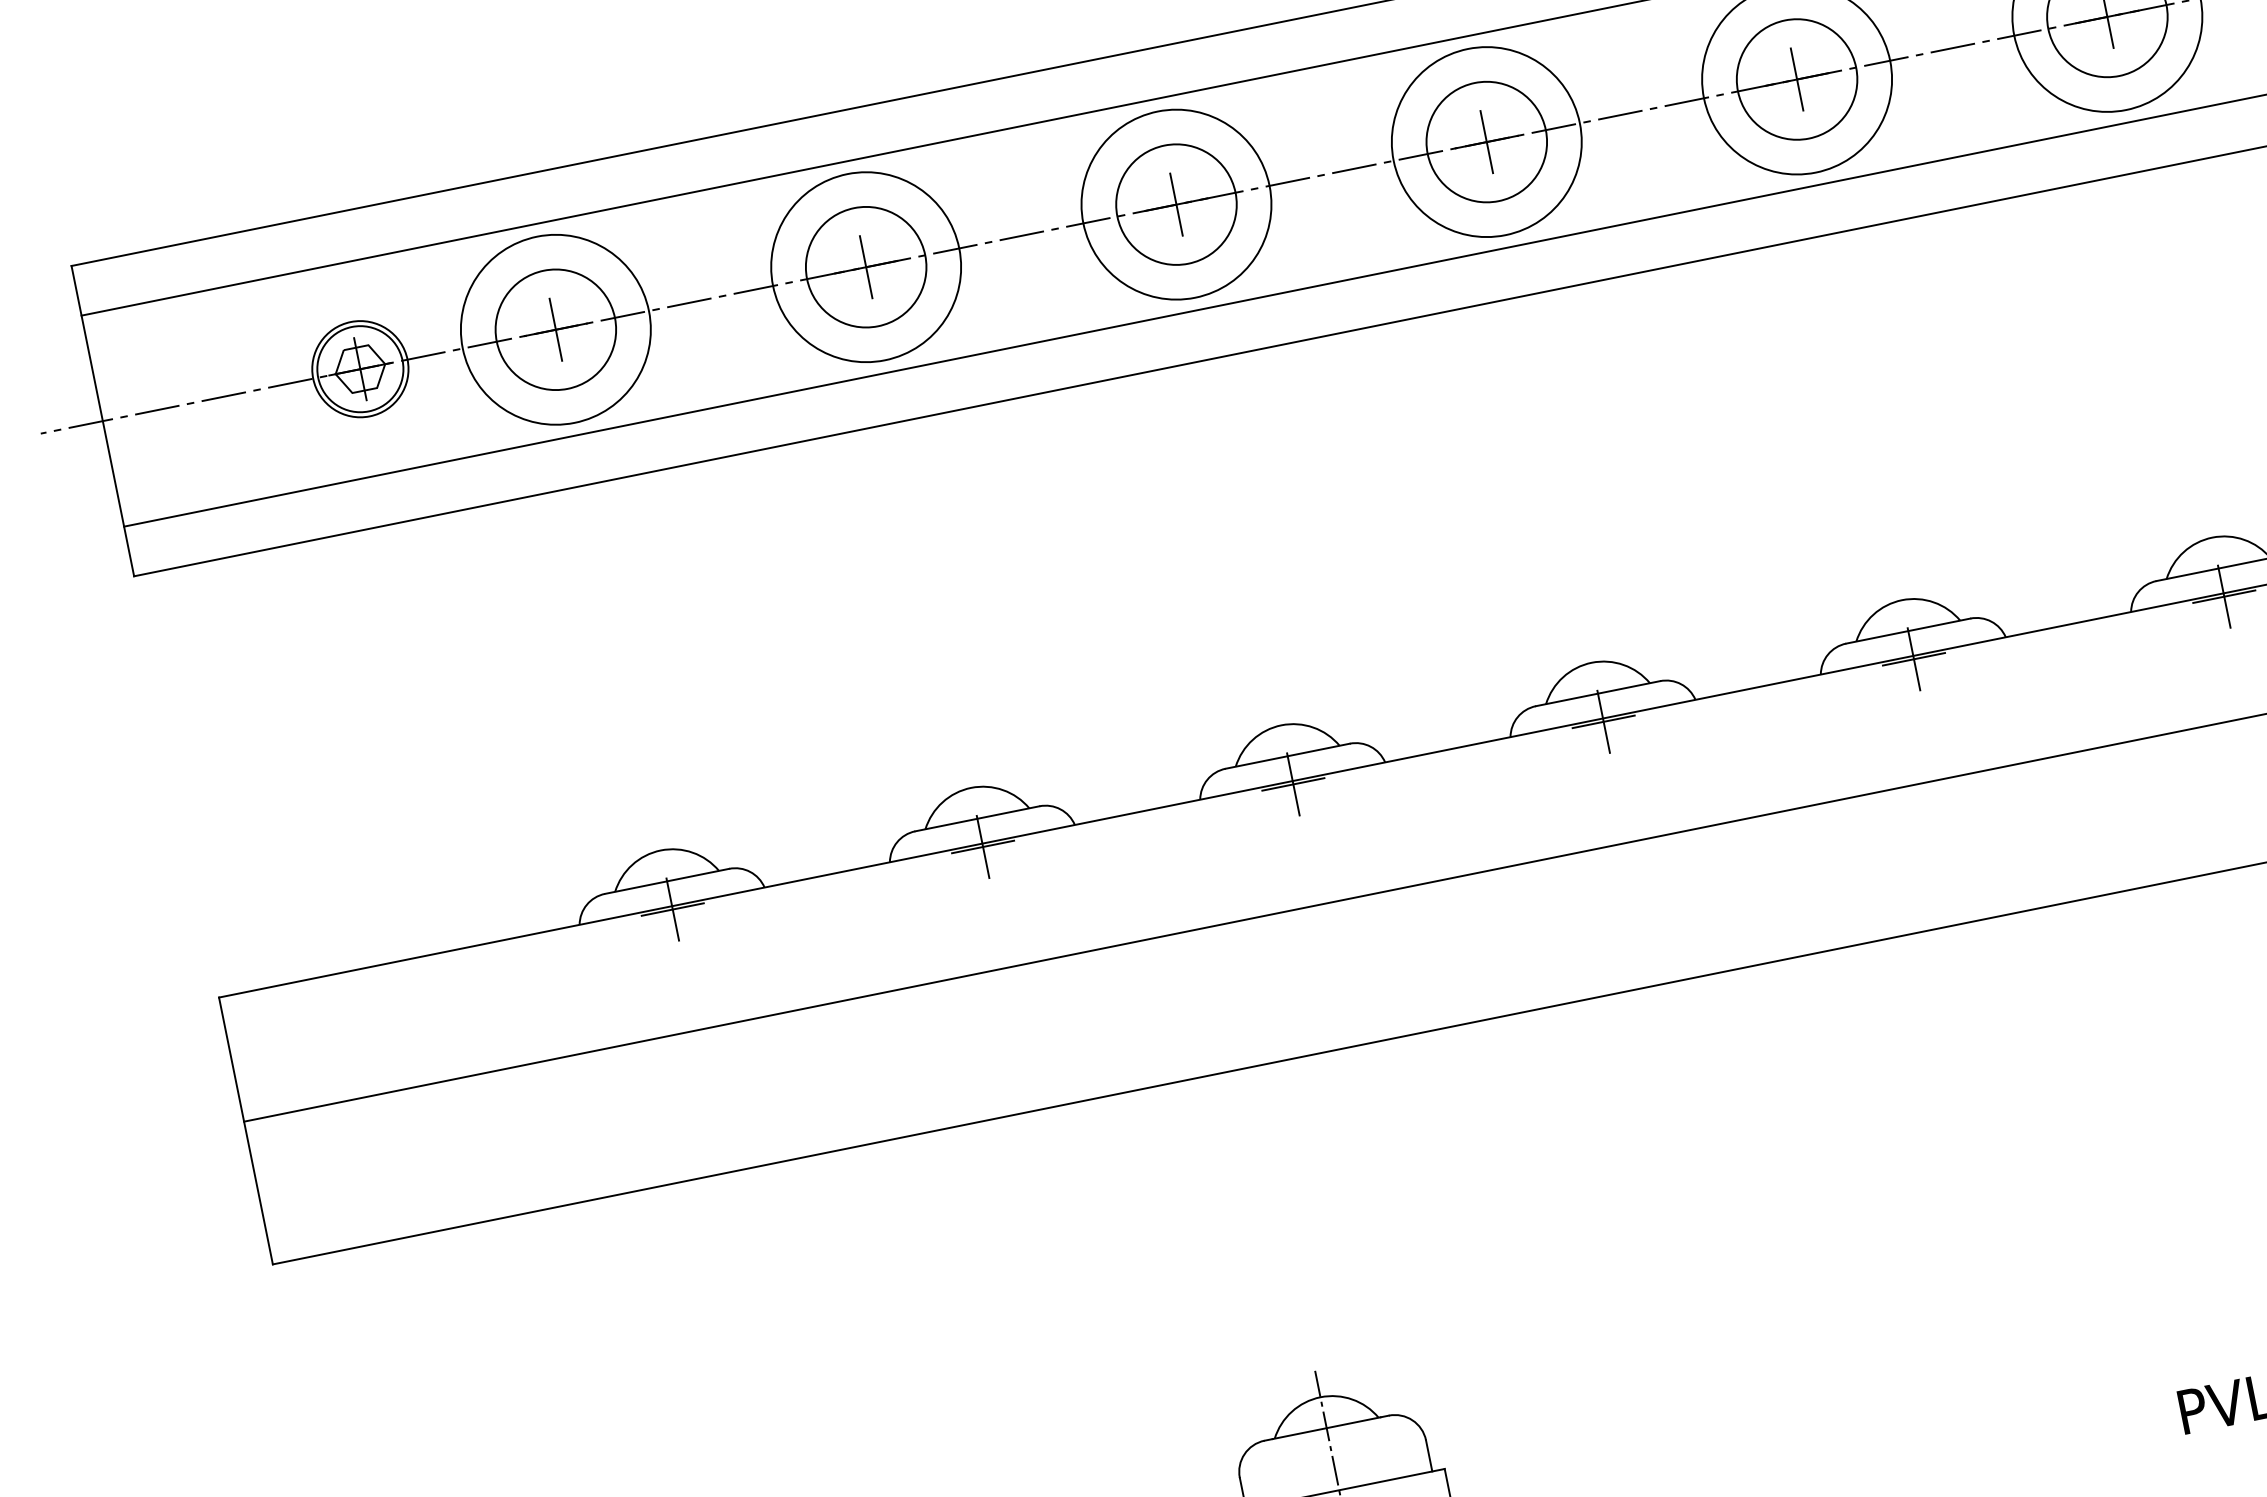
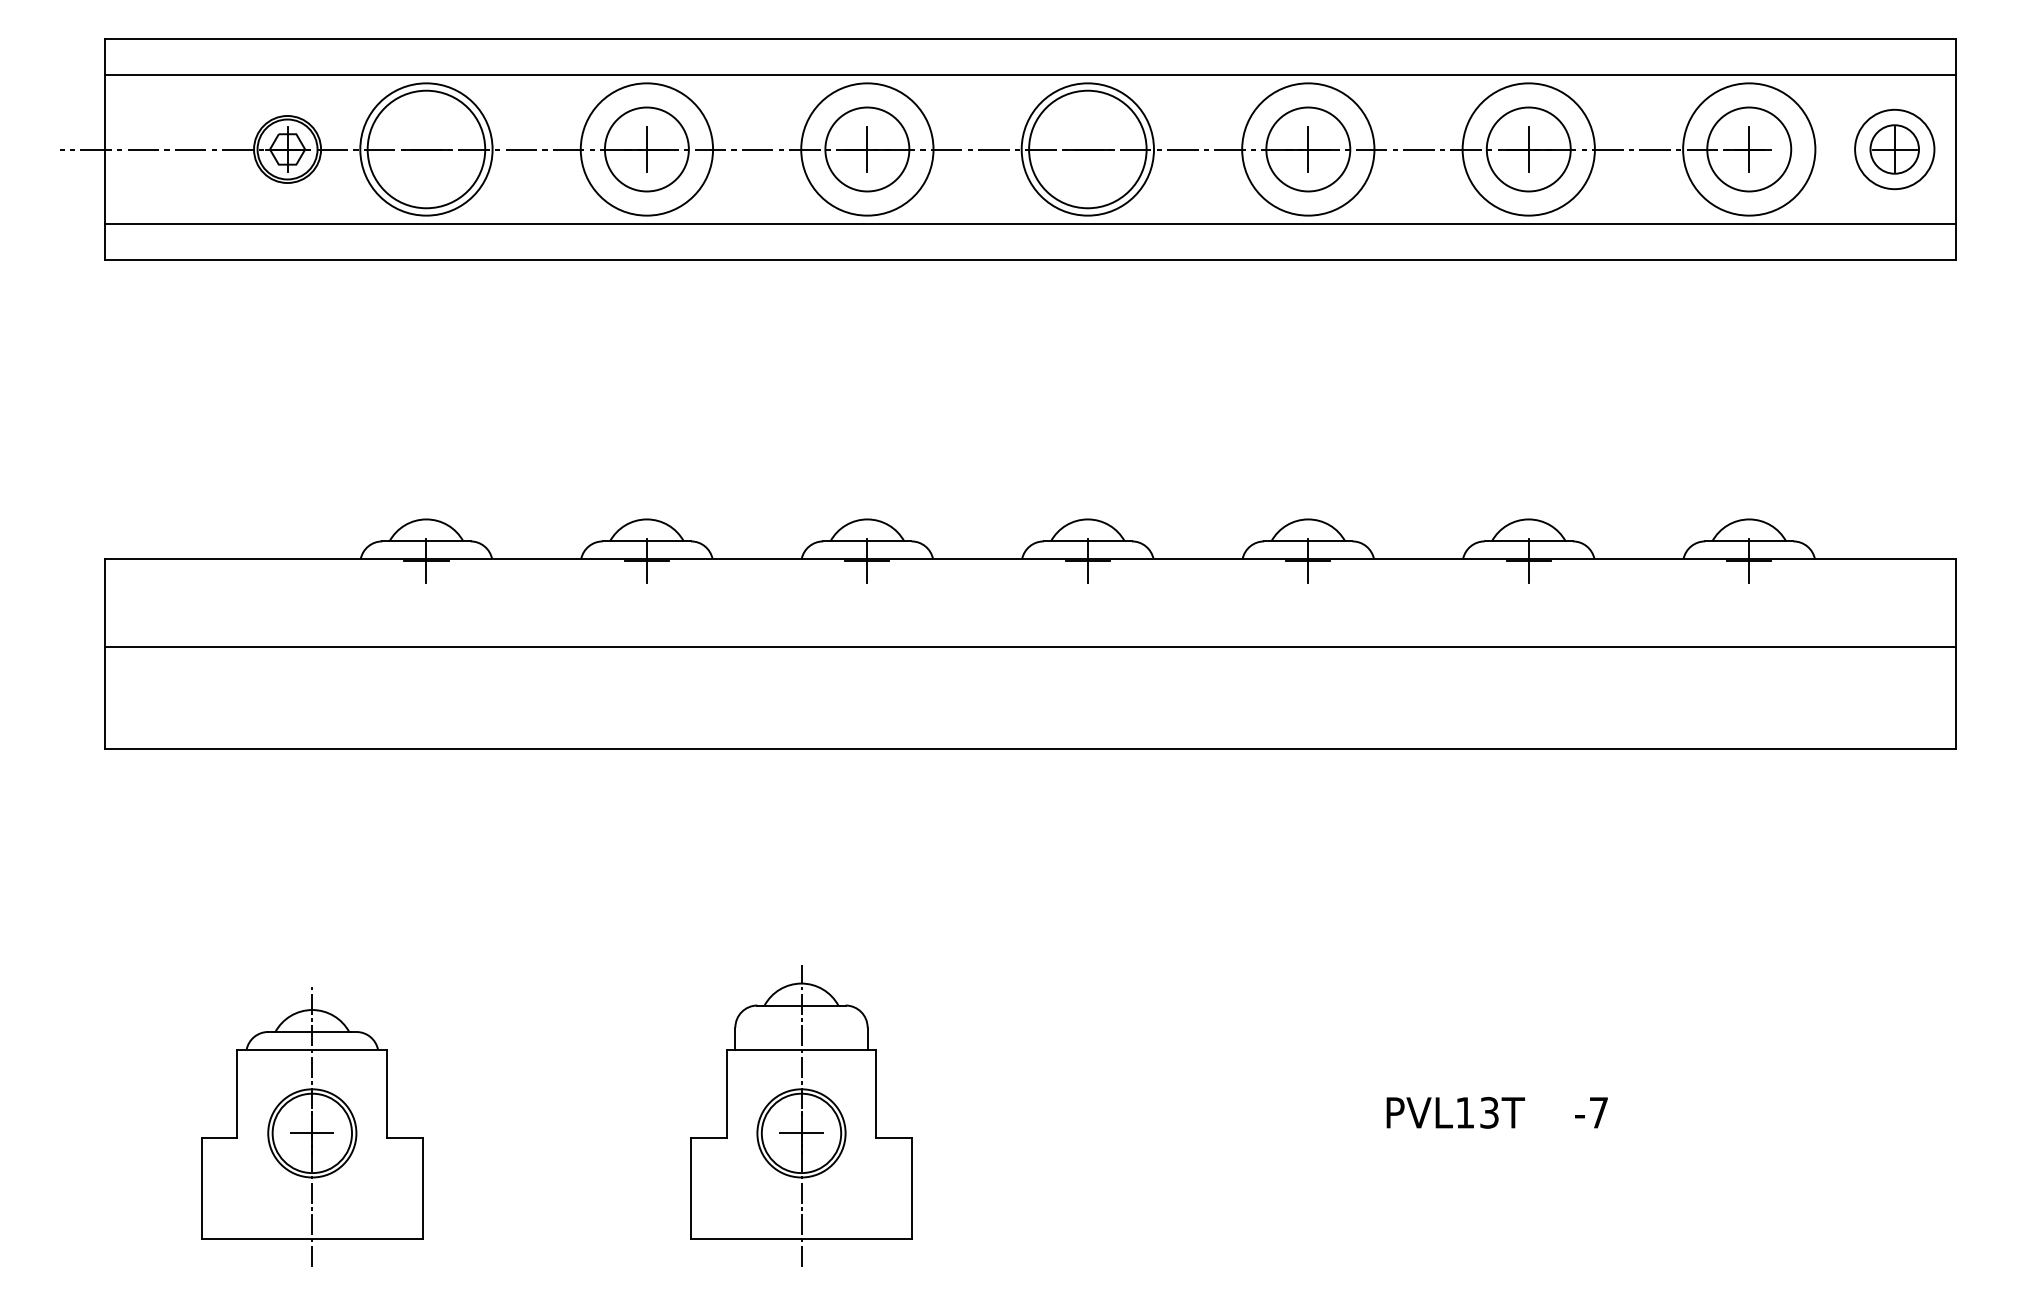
circle: (1486, 142) -> (1087, 149), size x1.4
line: (1486, 142) -> (1087, 149), removed
circle: (555, 329) -> (426, 149), size x1.4
line: (555, 329) -> (426, 149), removed

